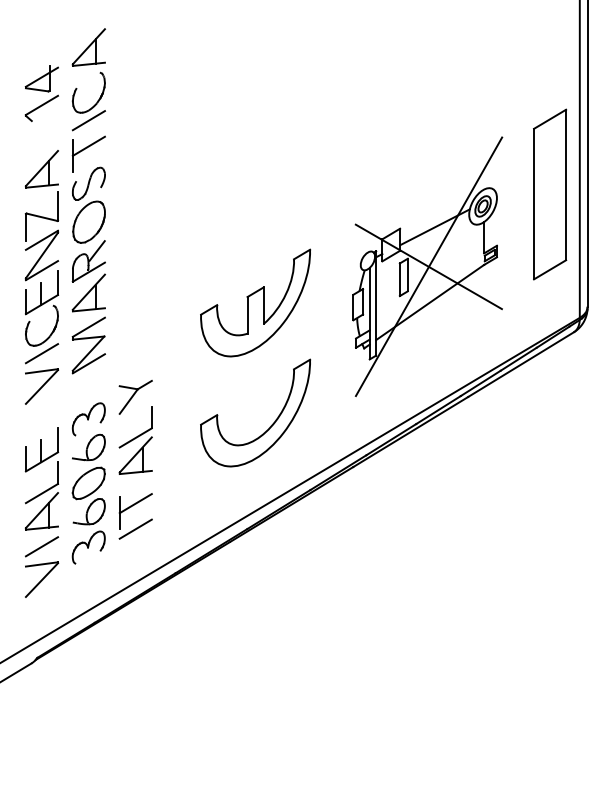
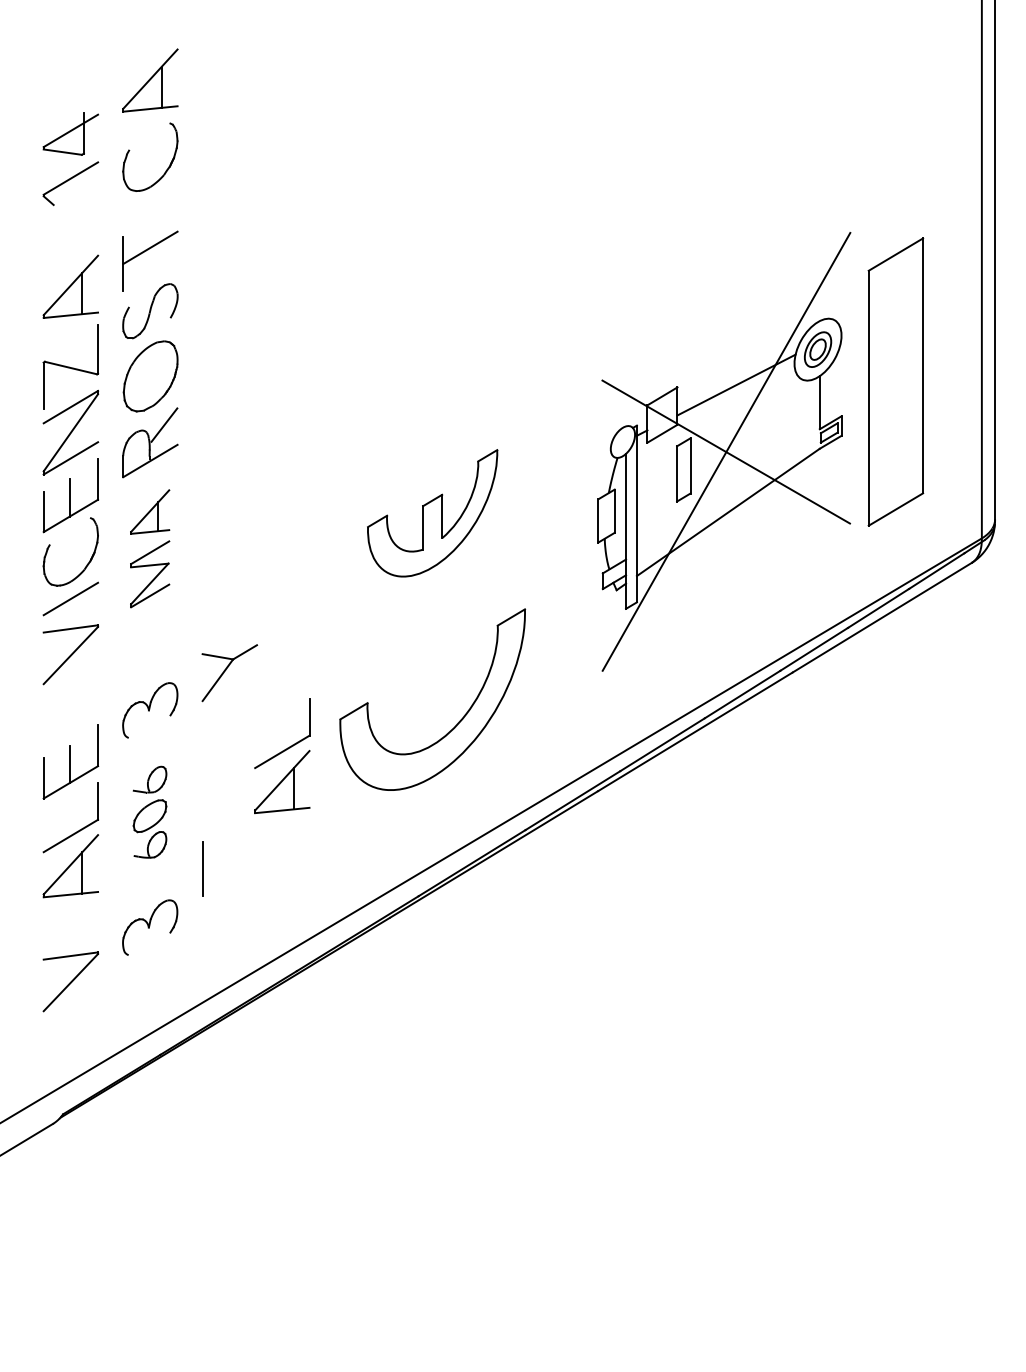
line: (88, 120) -> (149, 204), removed
part: (550, 194) -> (896, 381), moved
part: (255, 302) -> (432, 512), size x0.7
part: (88, 323) -> (149, 547), size x0.7
part: (135, 440) -> (281, 756), moved
part: (88, 479) -> (149, 812), size x0.6
line: (135, 503) -> (229, 852), removed
line: (135, 528) -> (229, 895), removed
line: (41, 546) -> (70, 925), removed

